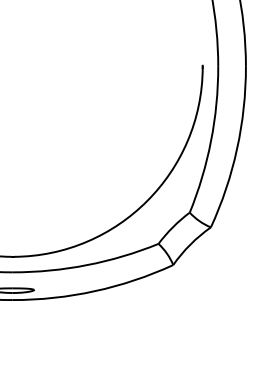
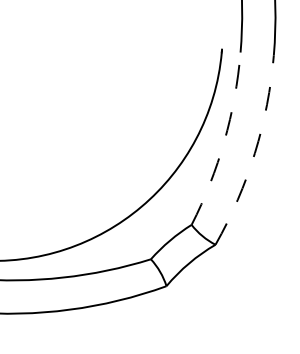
arc: (211, 141) -> (224, 141), solid -> dashed
arc: (237, 149) -> (255, 153), solid -> dashed

